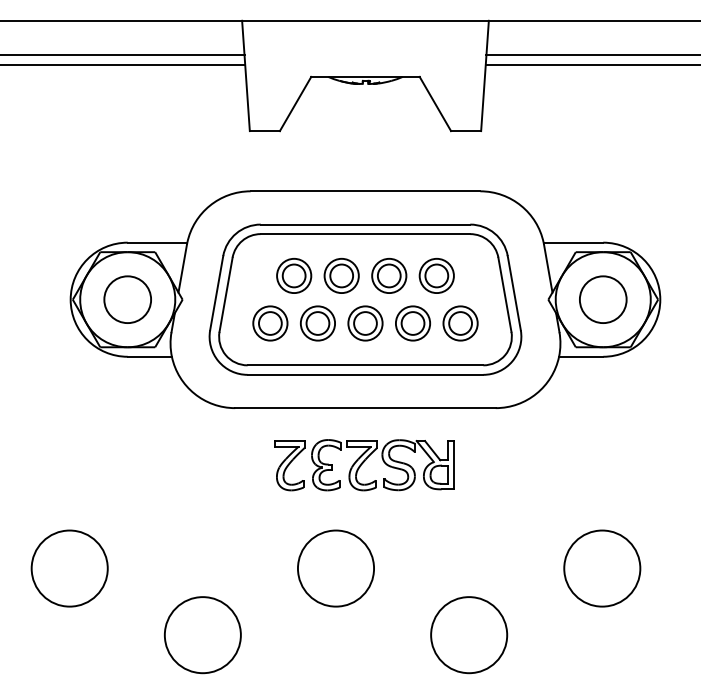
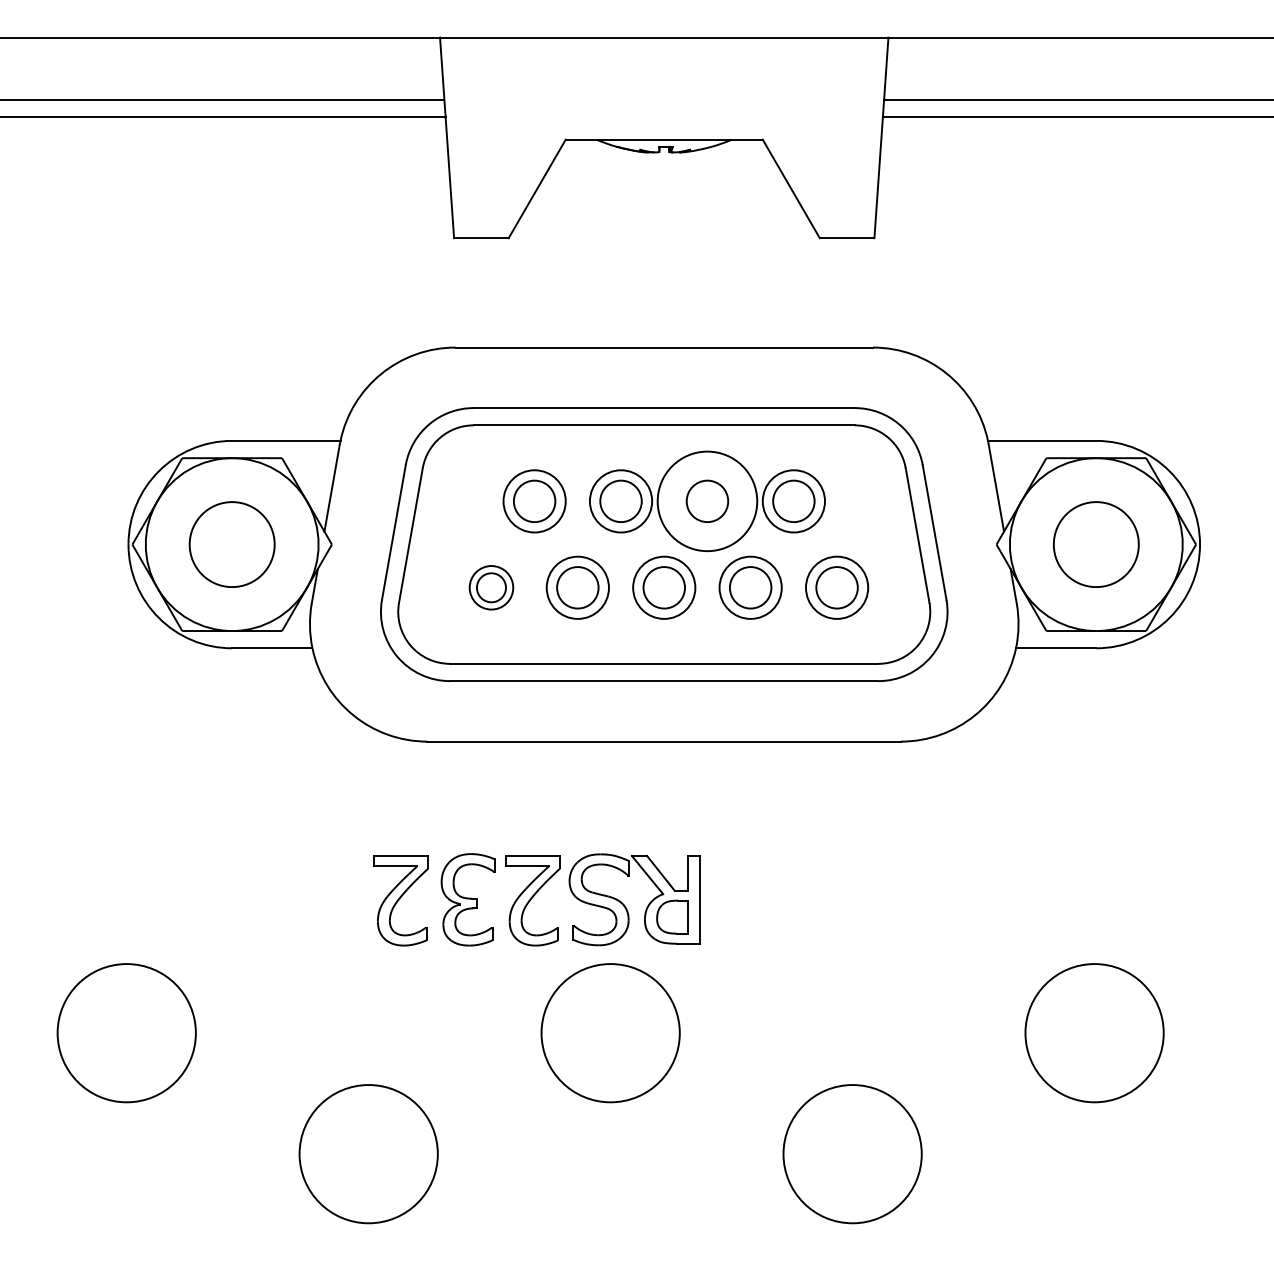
circle: (389, 275) -> (707, 500), size x1.6
part: (270, 323) -> (491, 587), size x0.7
part: (364, 465) -> (537, 900), moved

